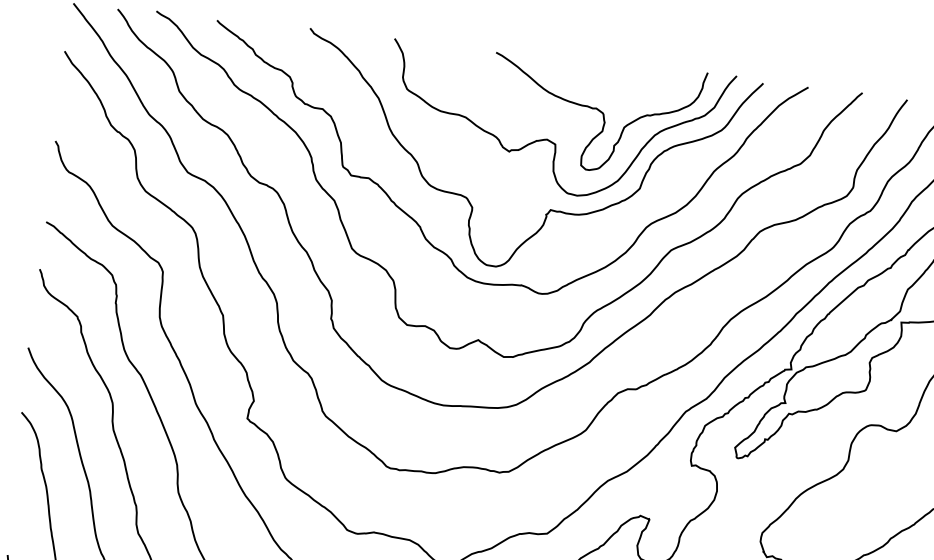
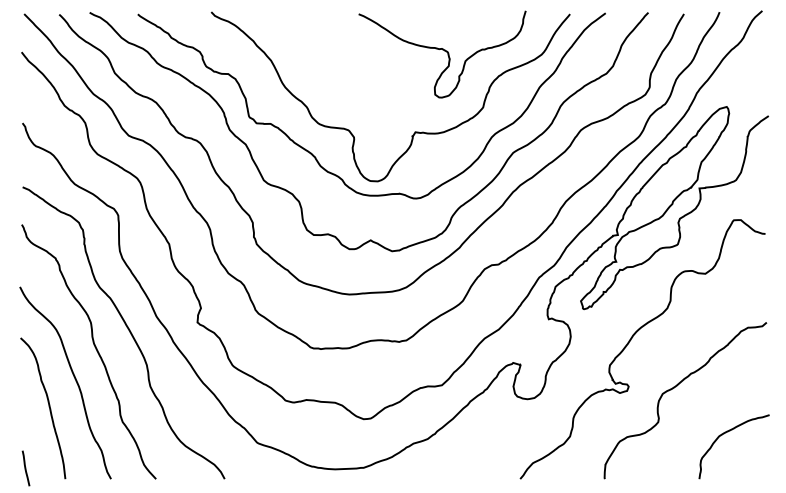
curve: (547, 138) -> (406, 76), removed

